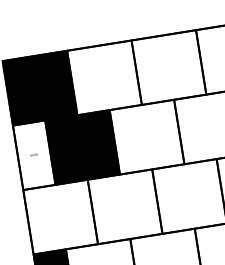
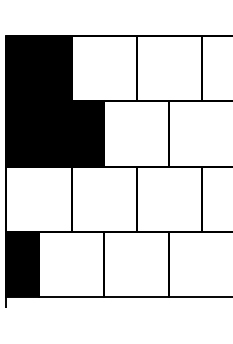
fill: (34, 154) -> (22, 133), added

